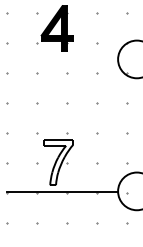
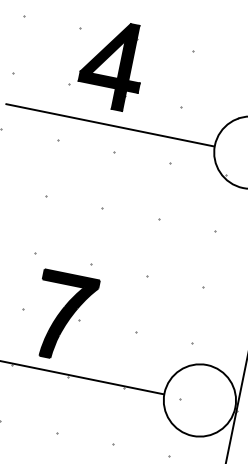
line: (62, 60) -> (110, 126), added
fill: (58, 162) -> (63, 316), added

